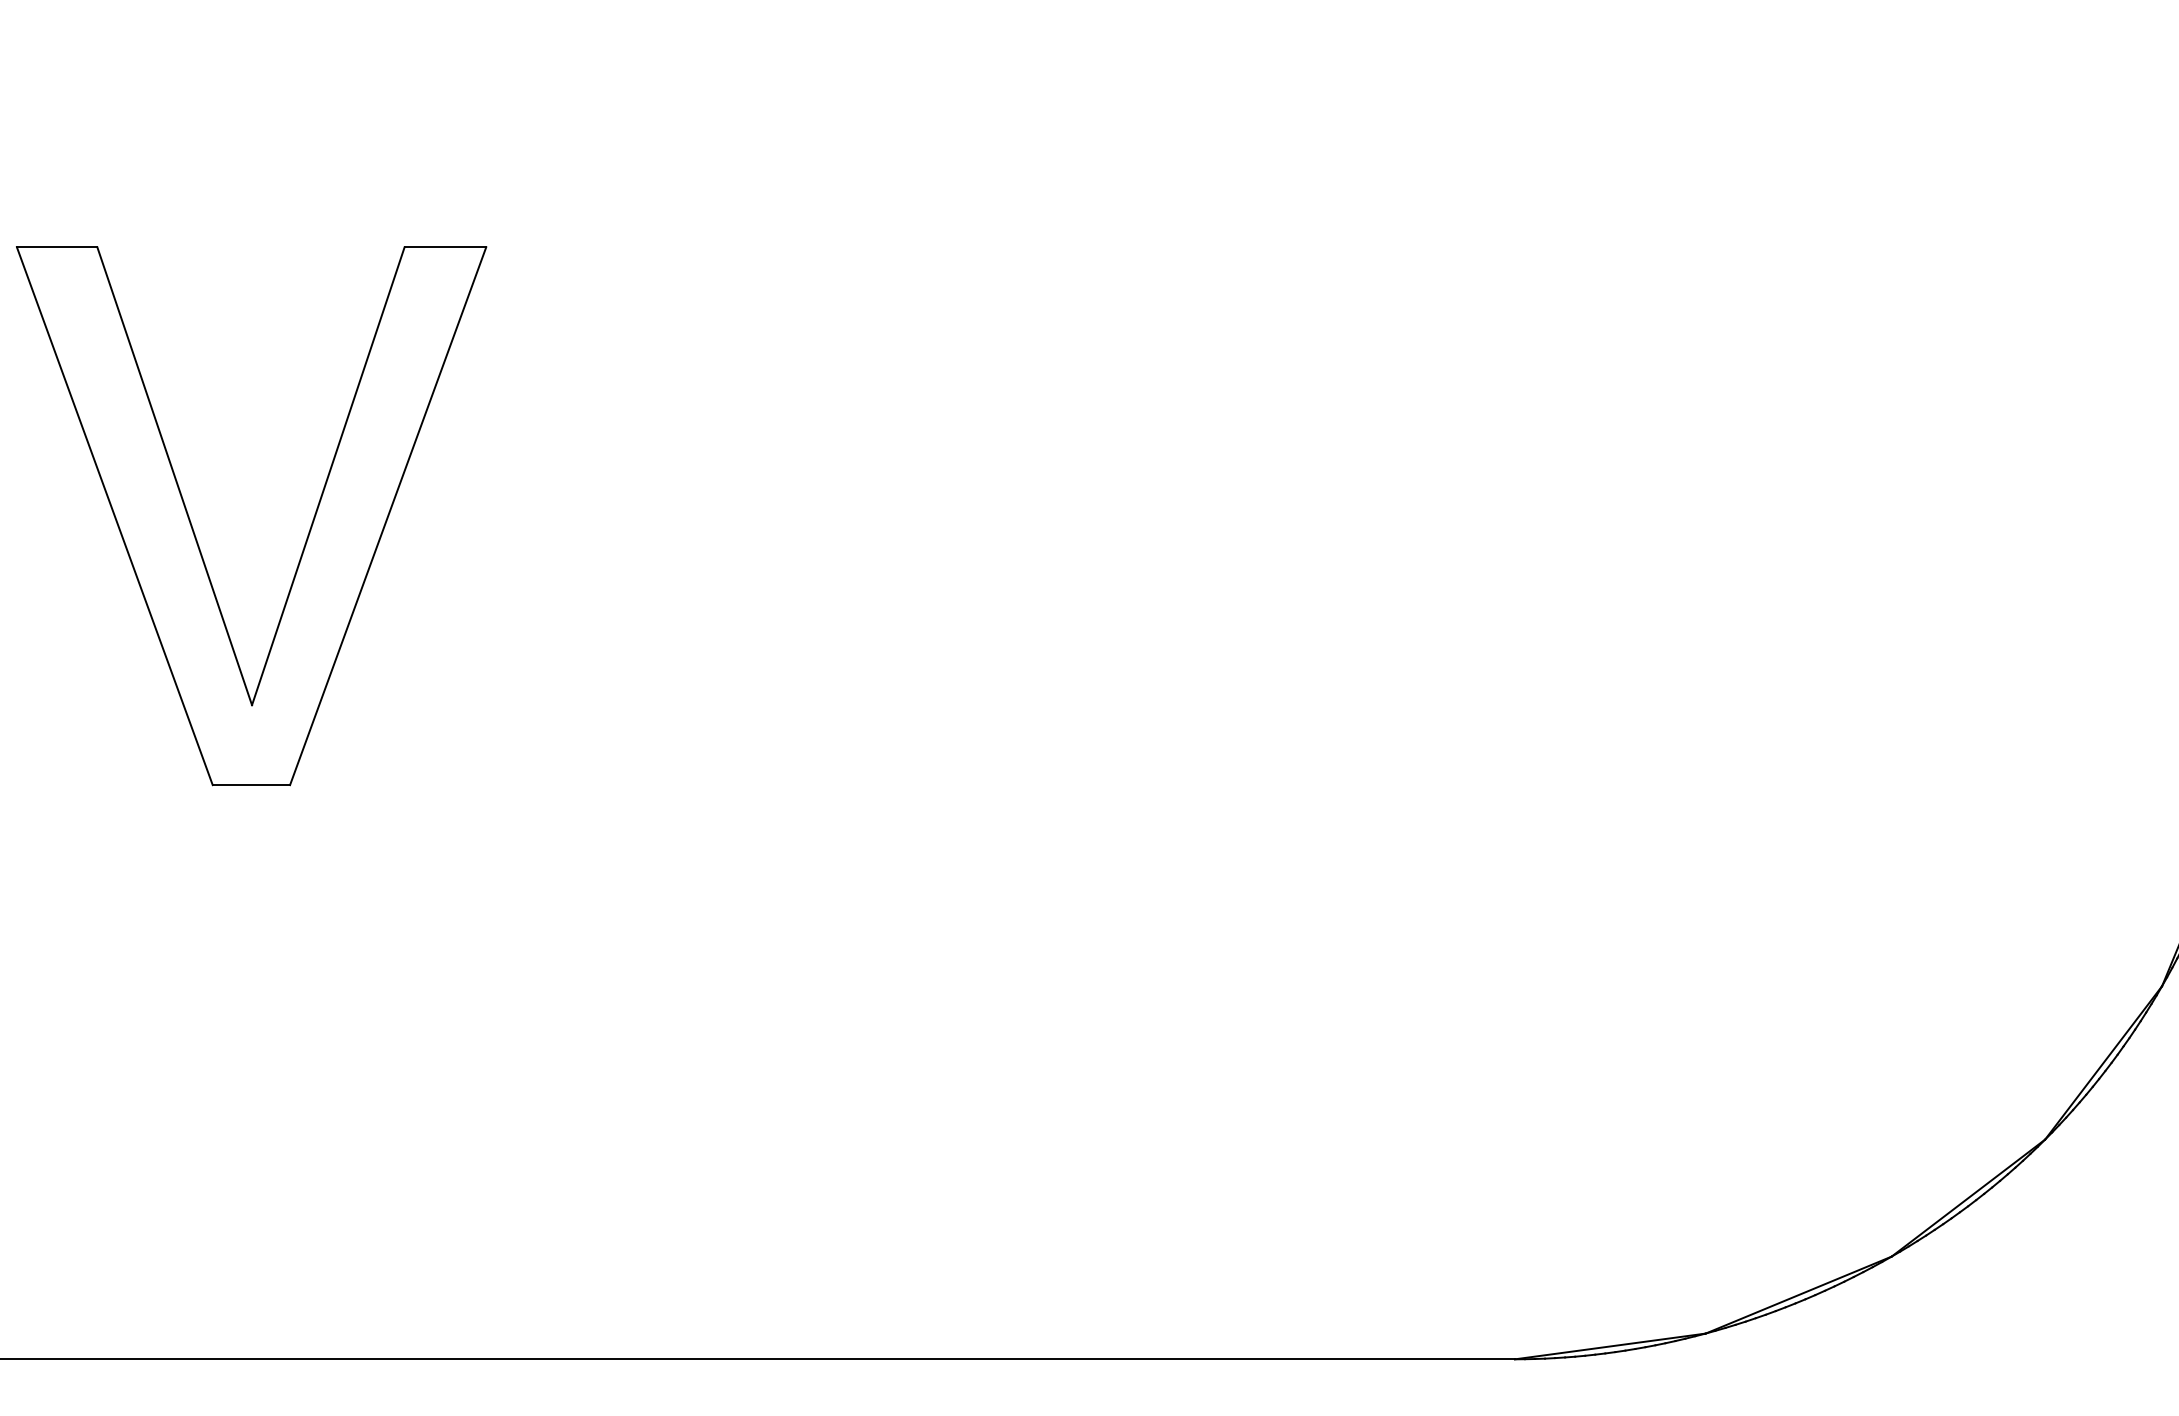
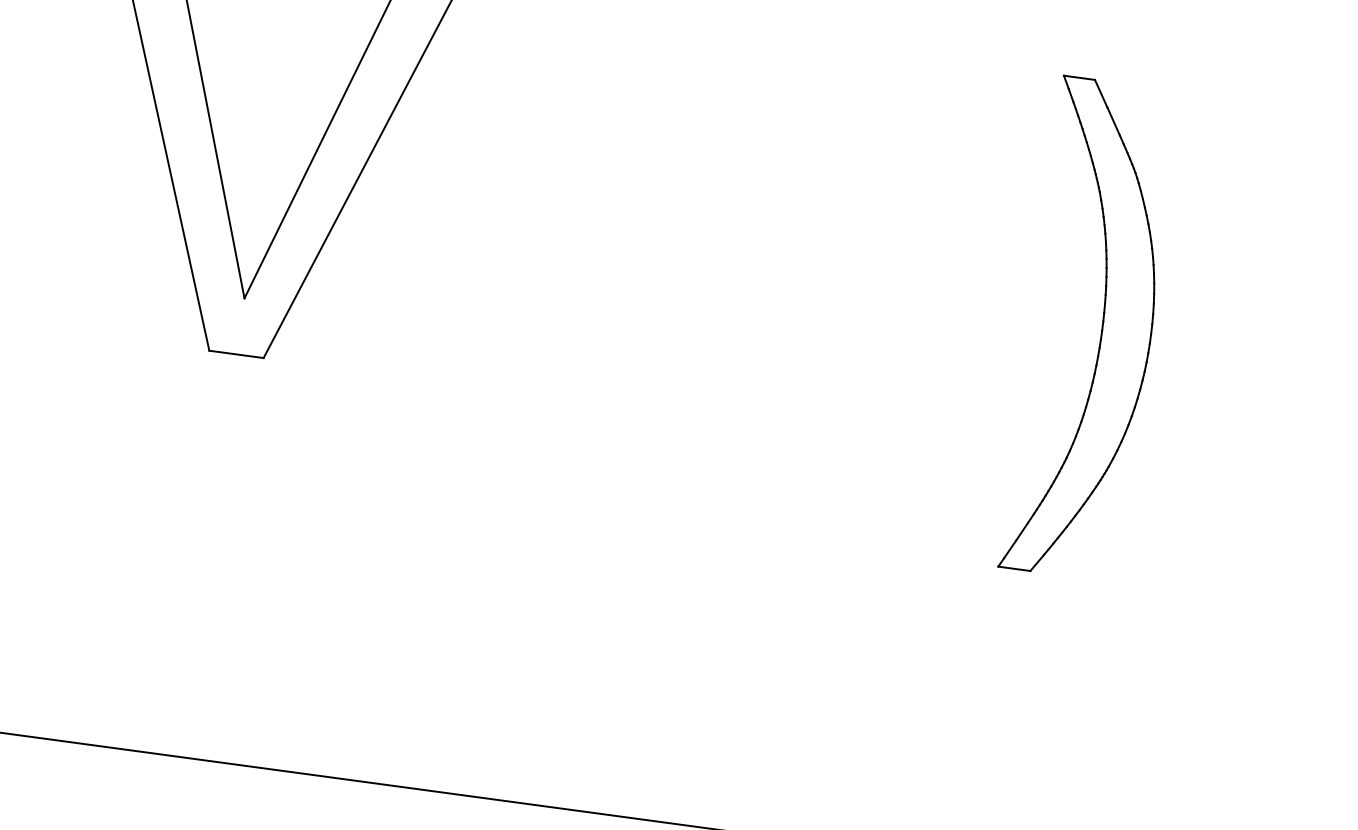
part: (1457, 587) -> (1101, 330), added

